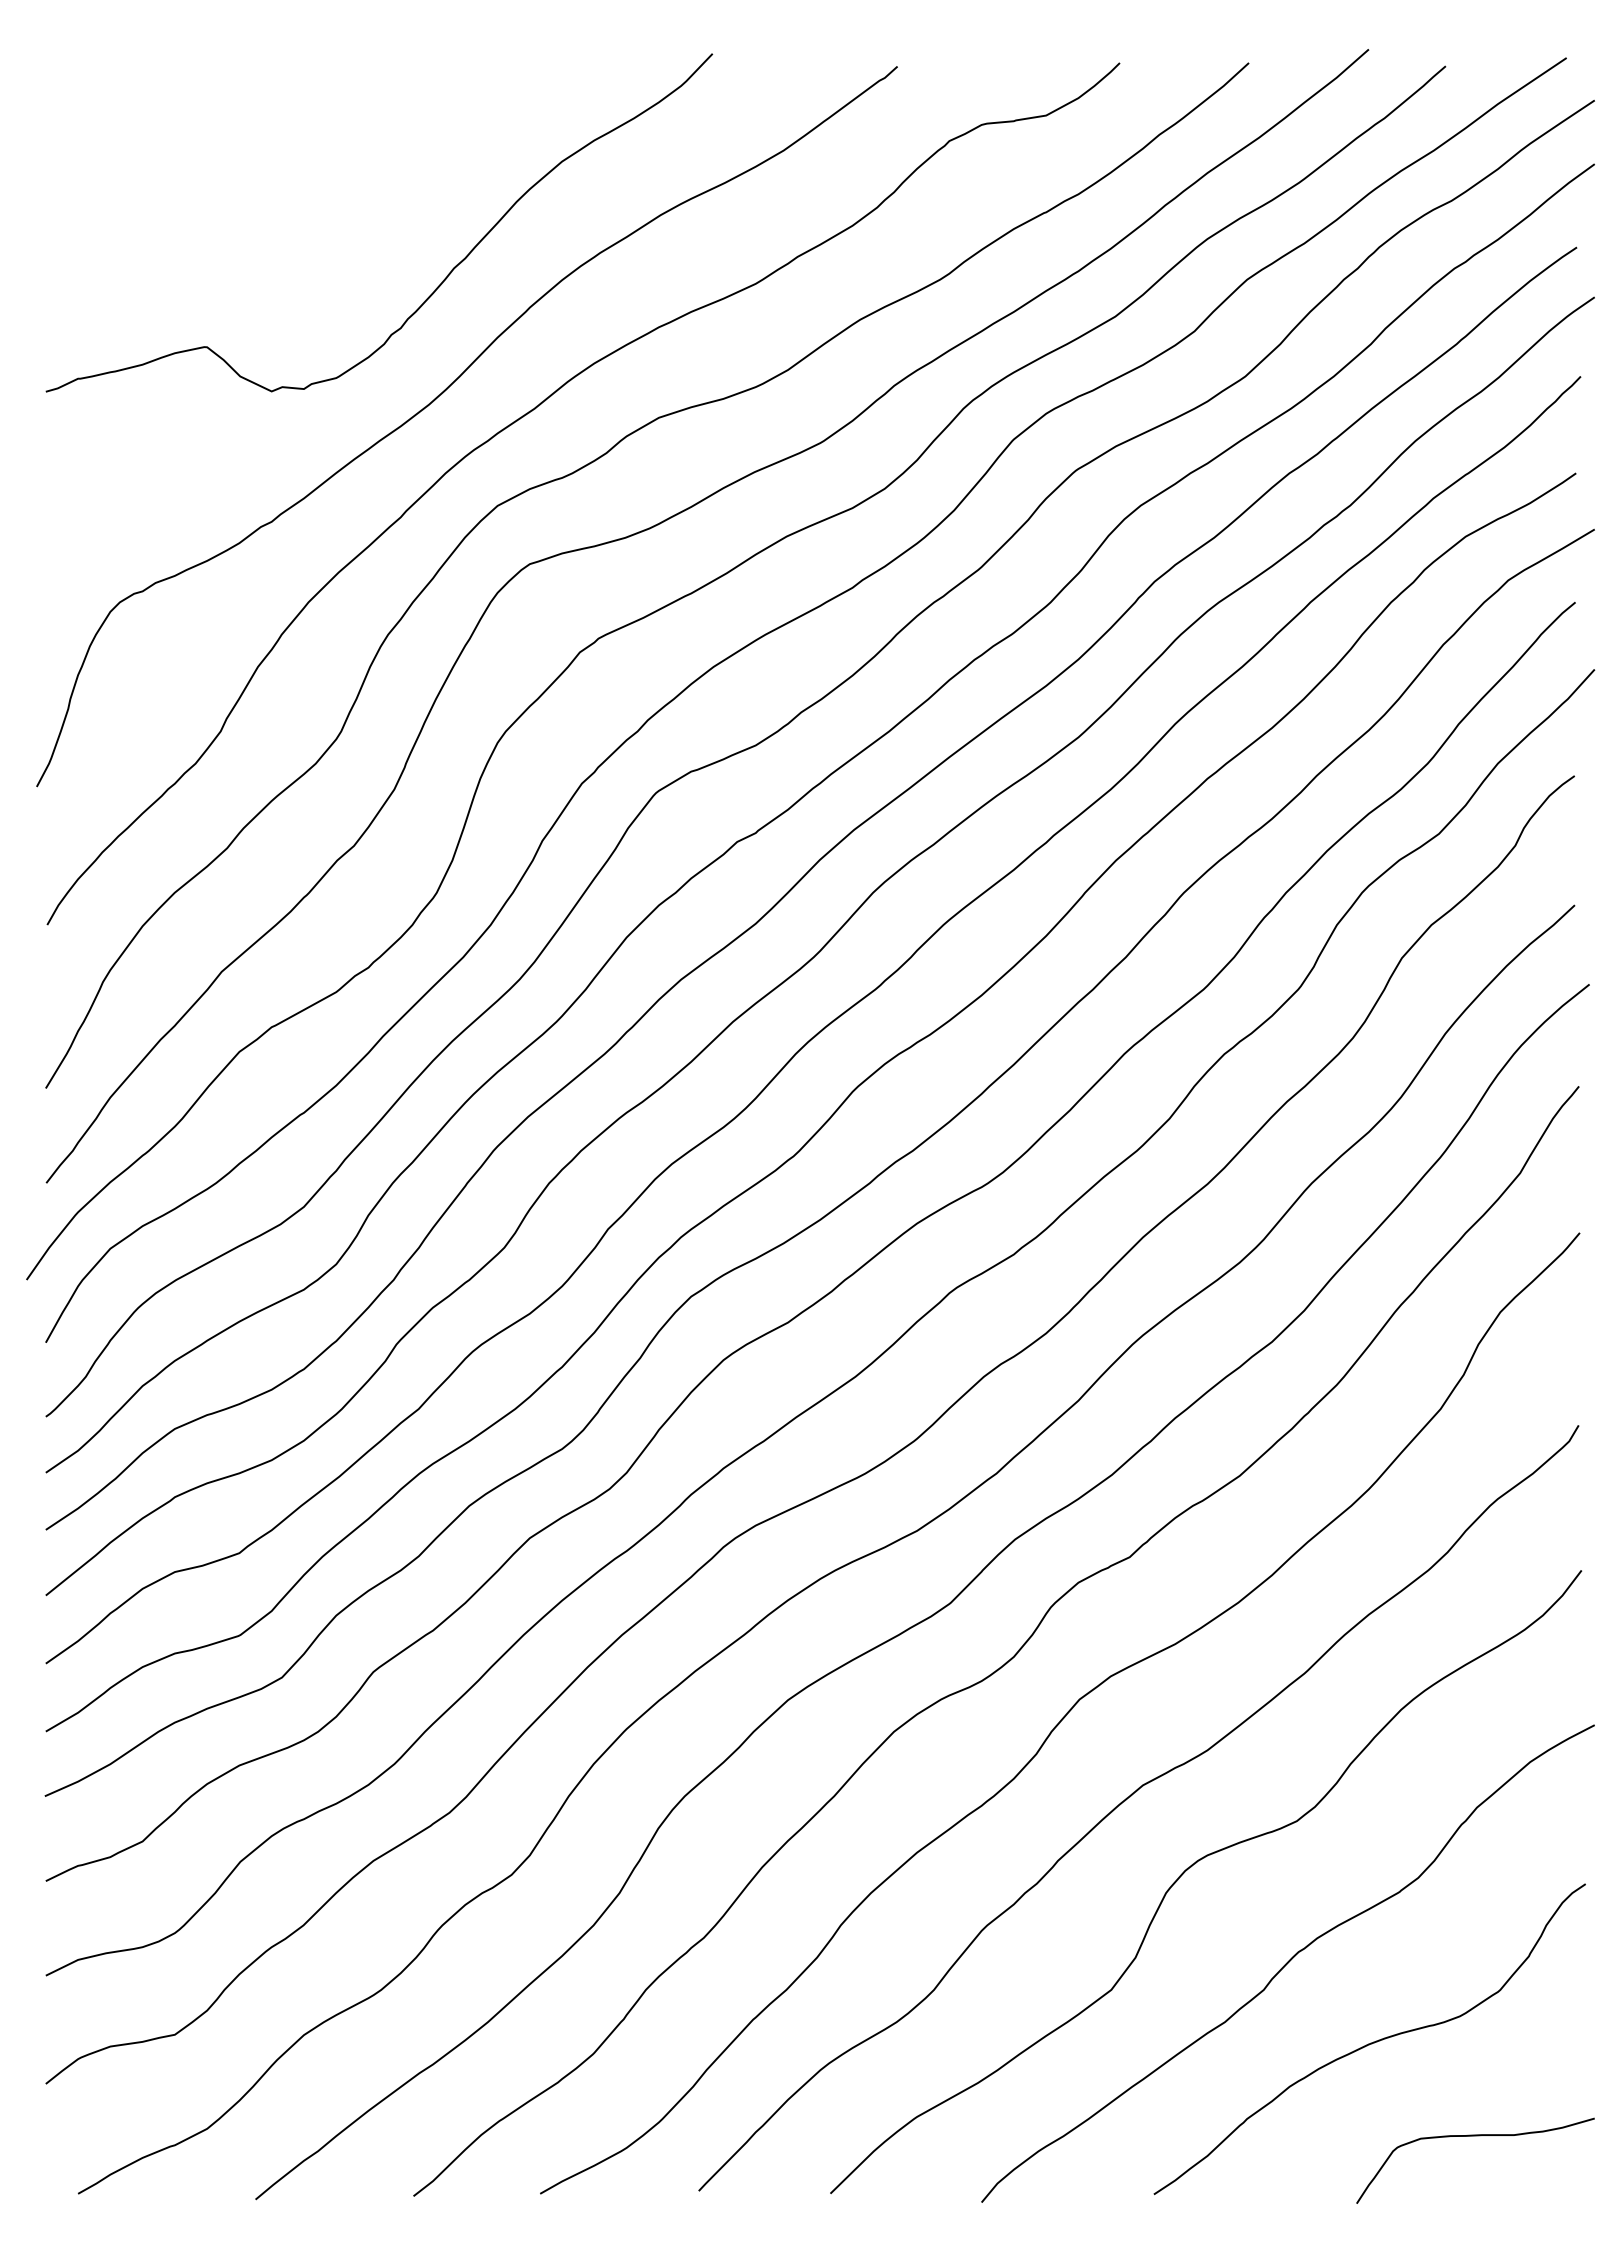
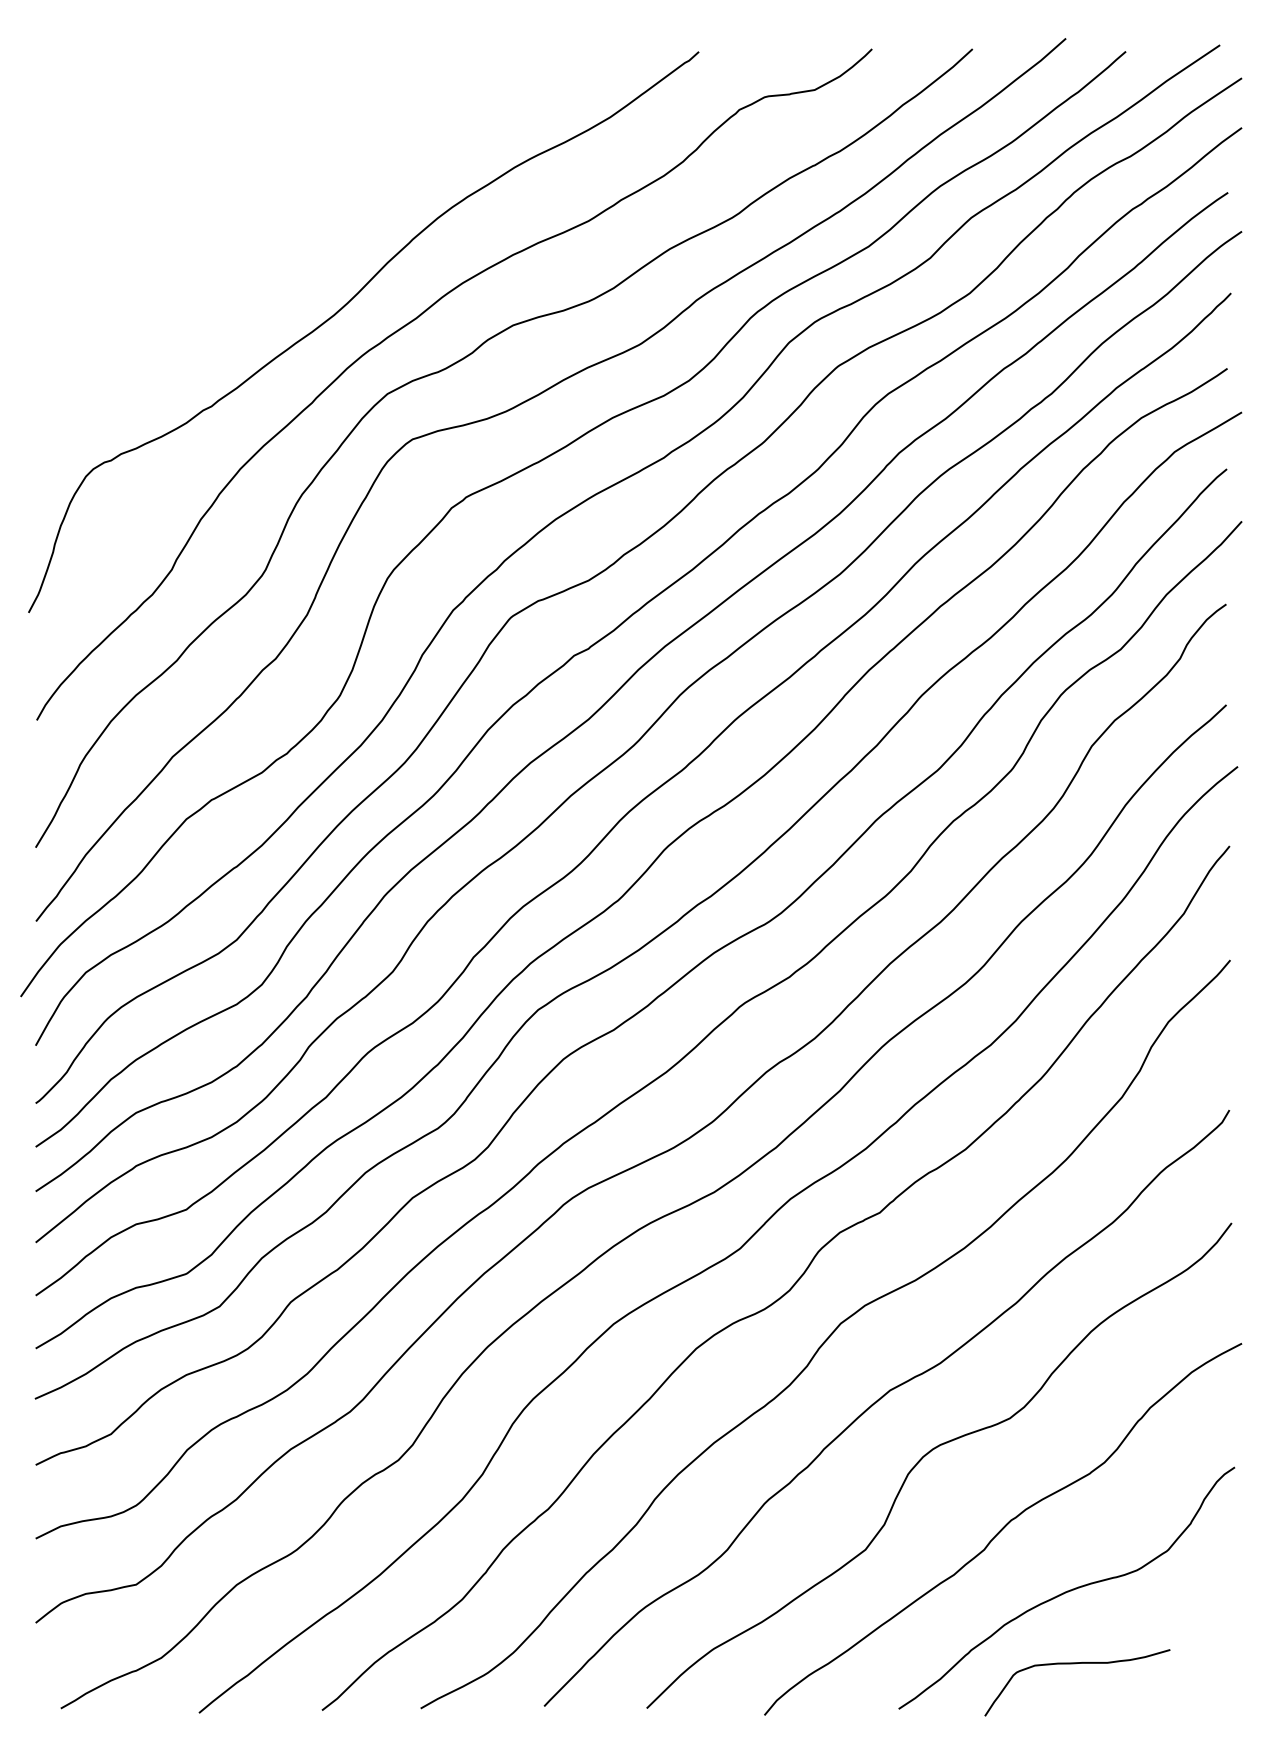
curve: (447, 274) -> (348, 213), removed
curve: (1475, 2136) -> (1077, 1663), moved

